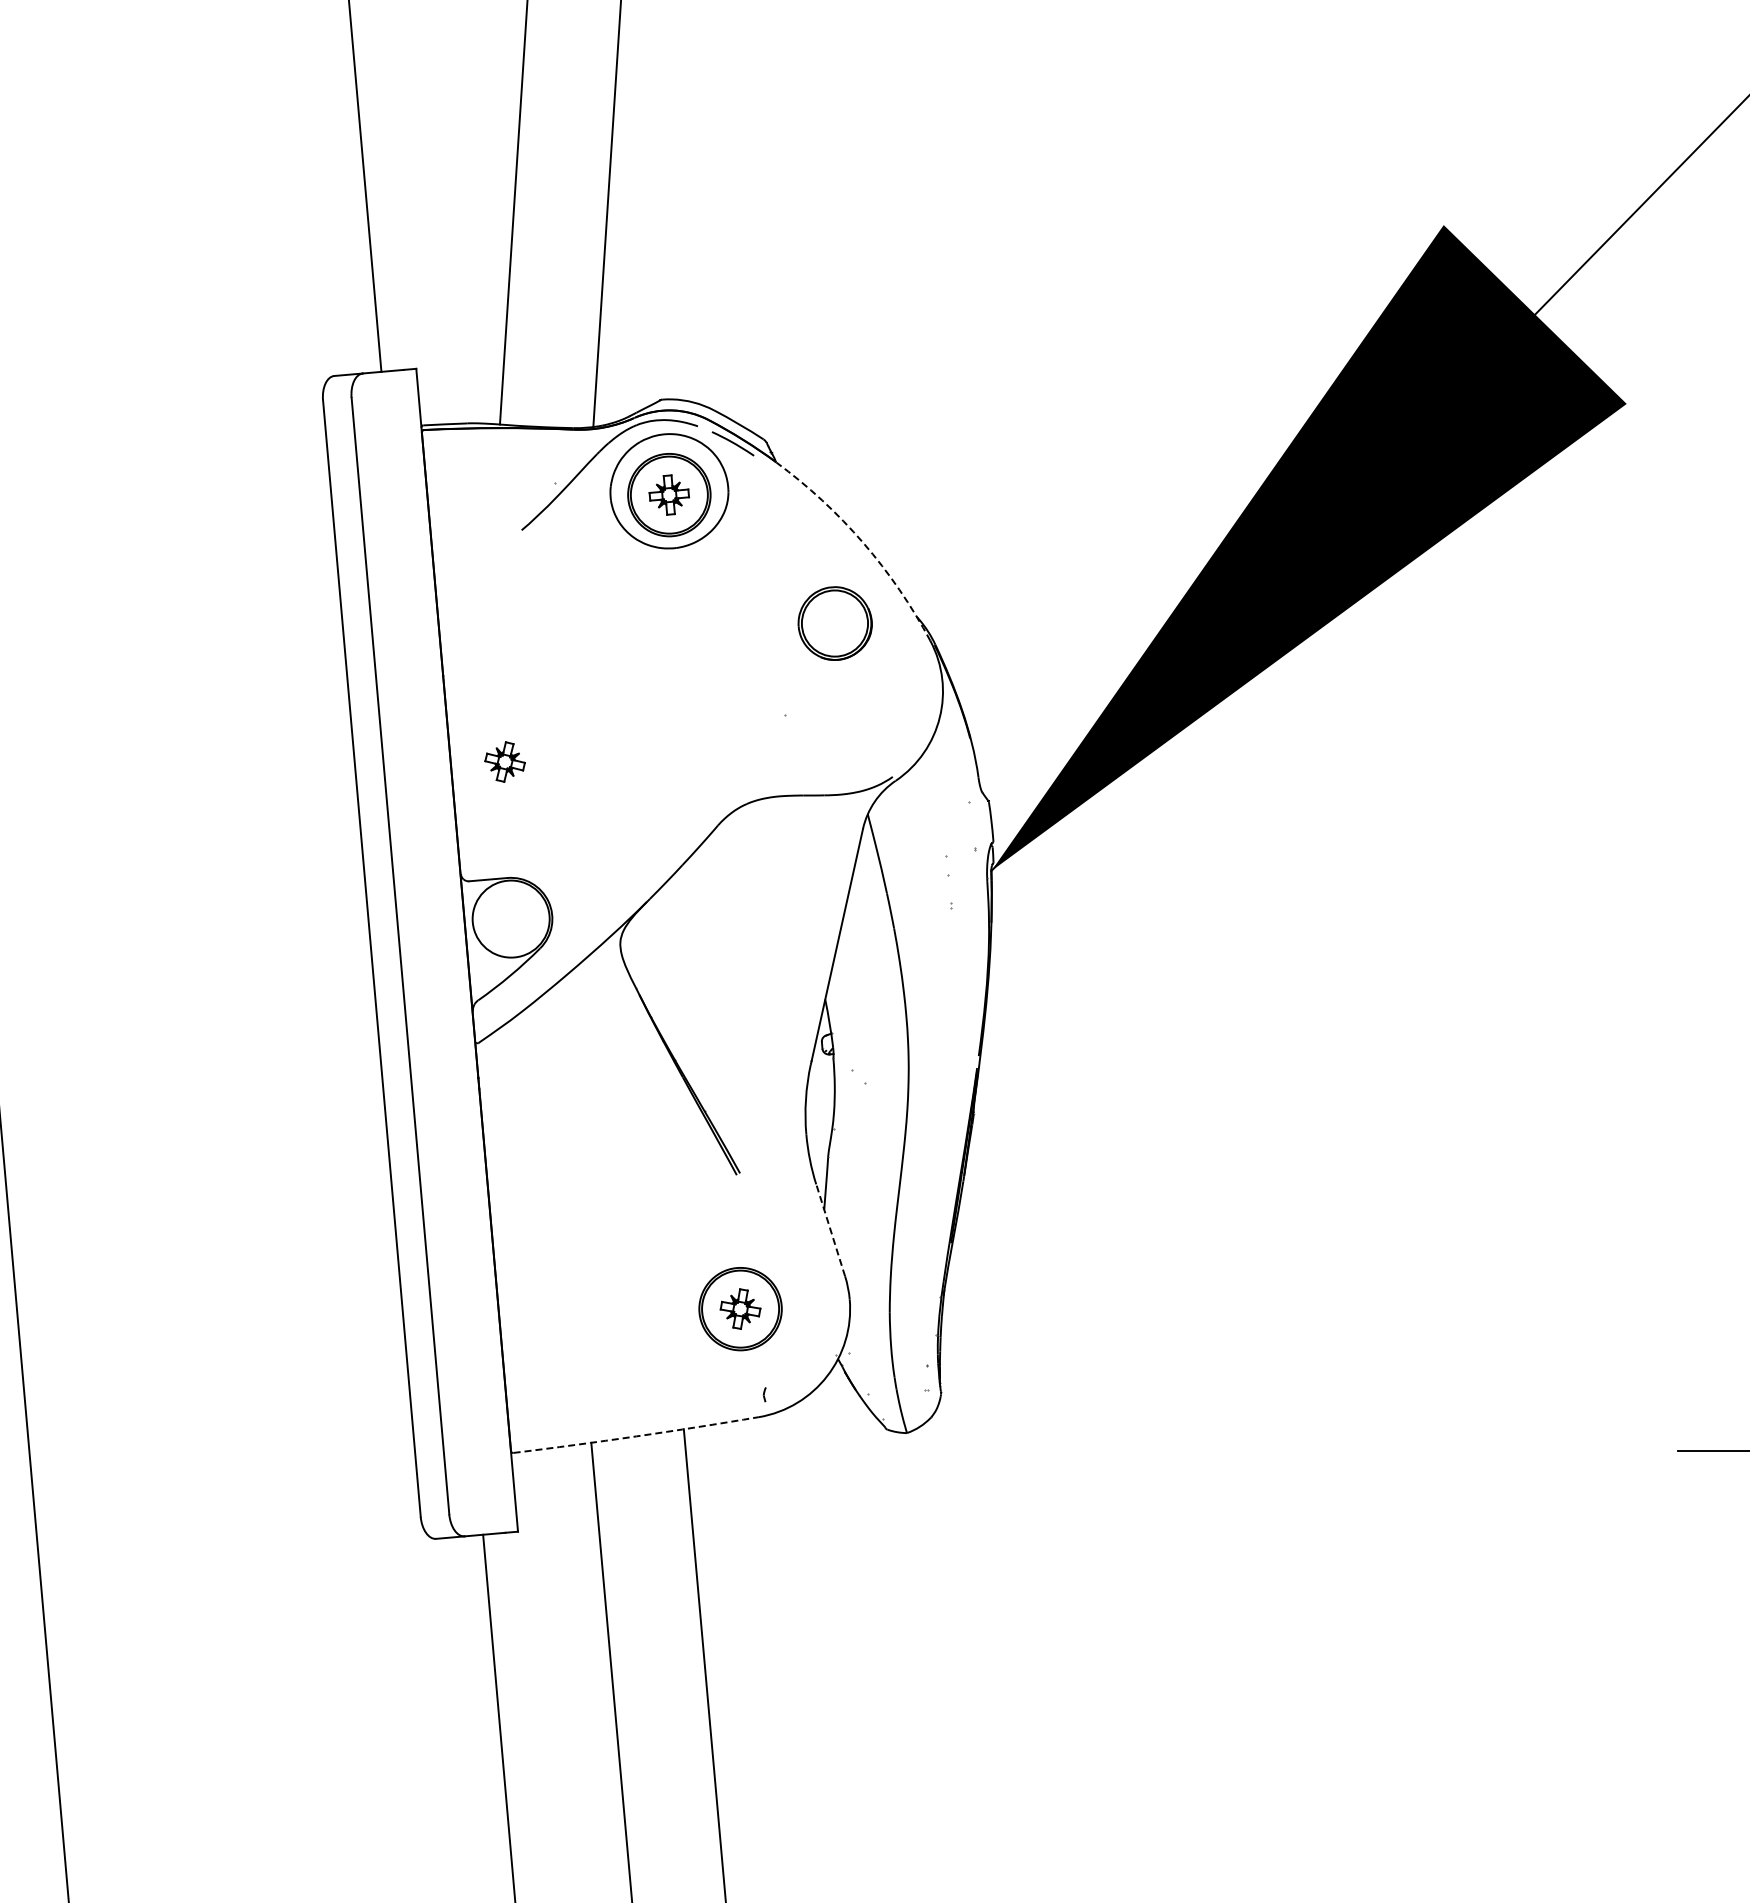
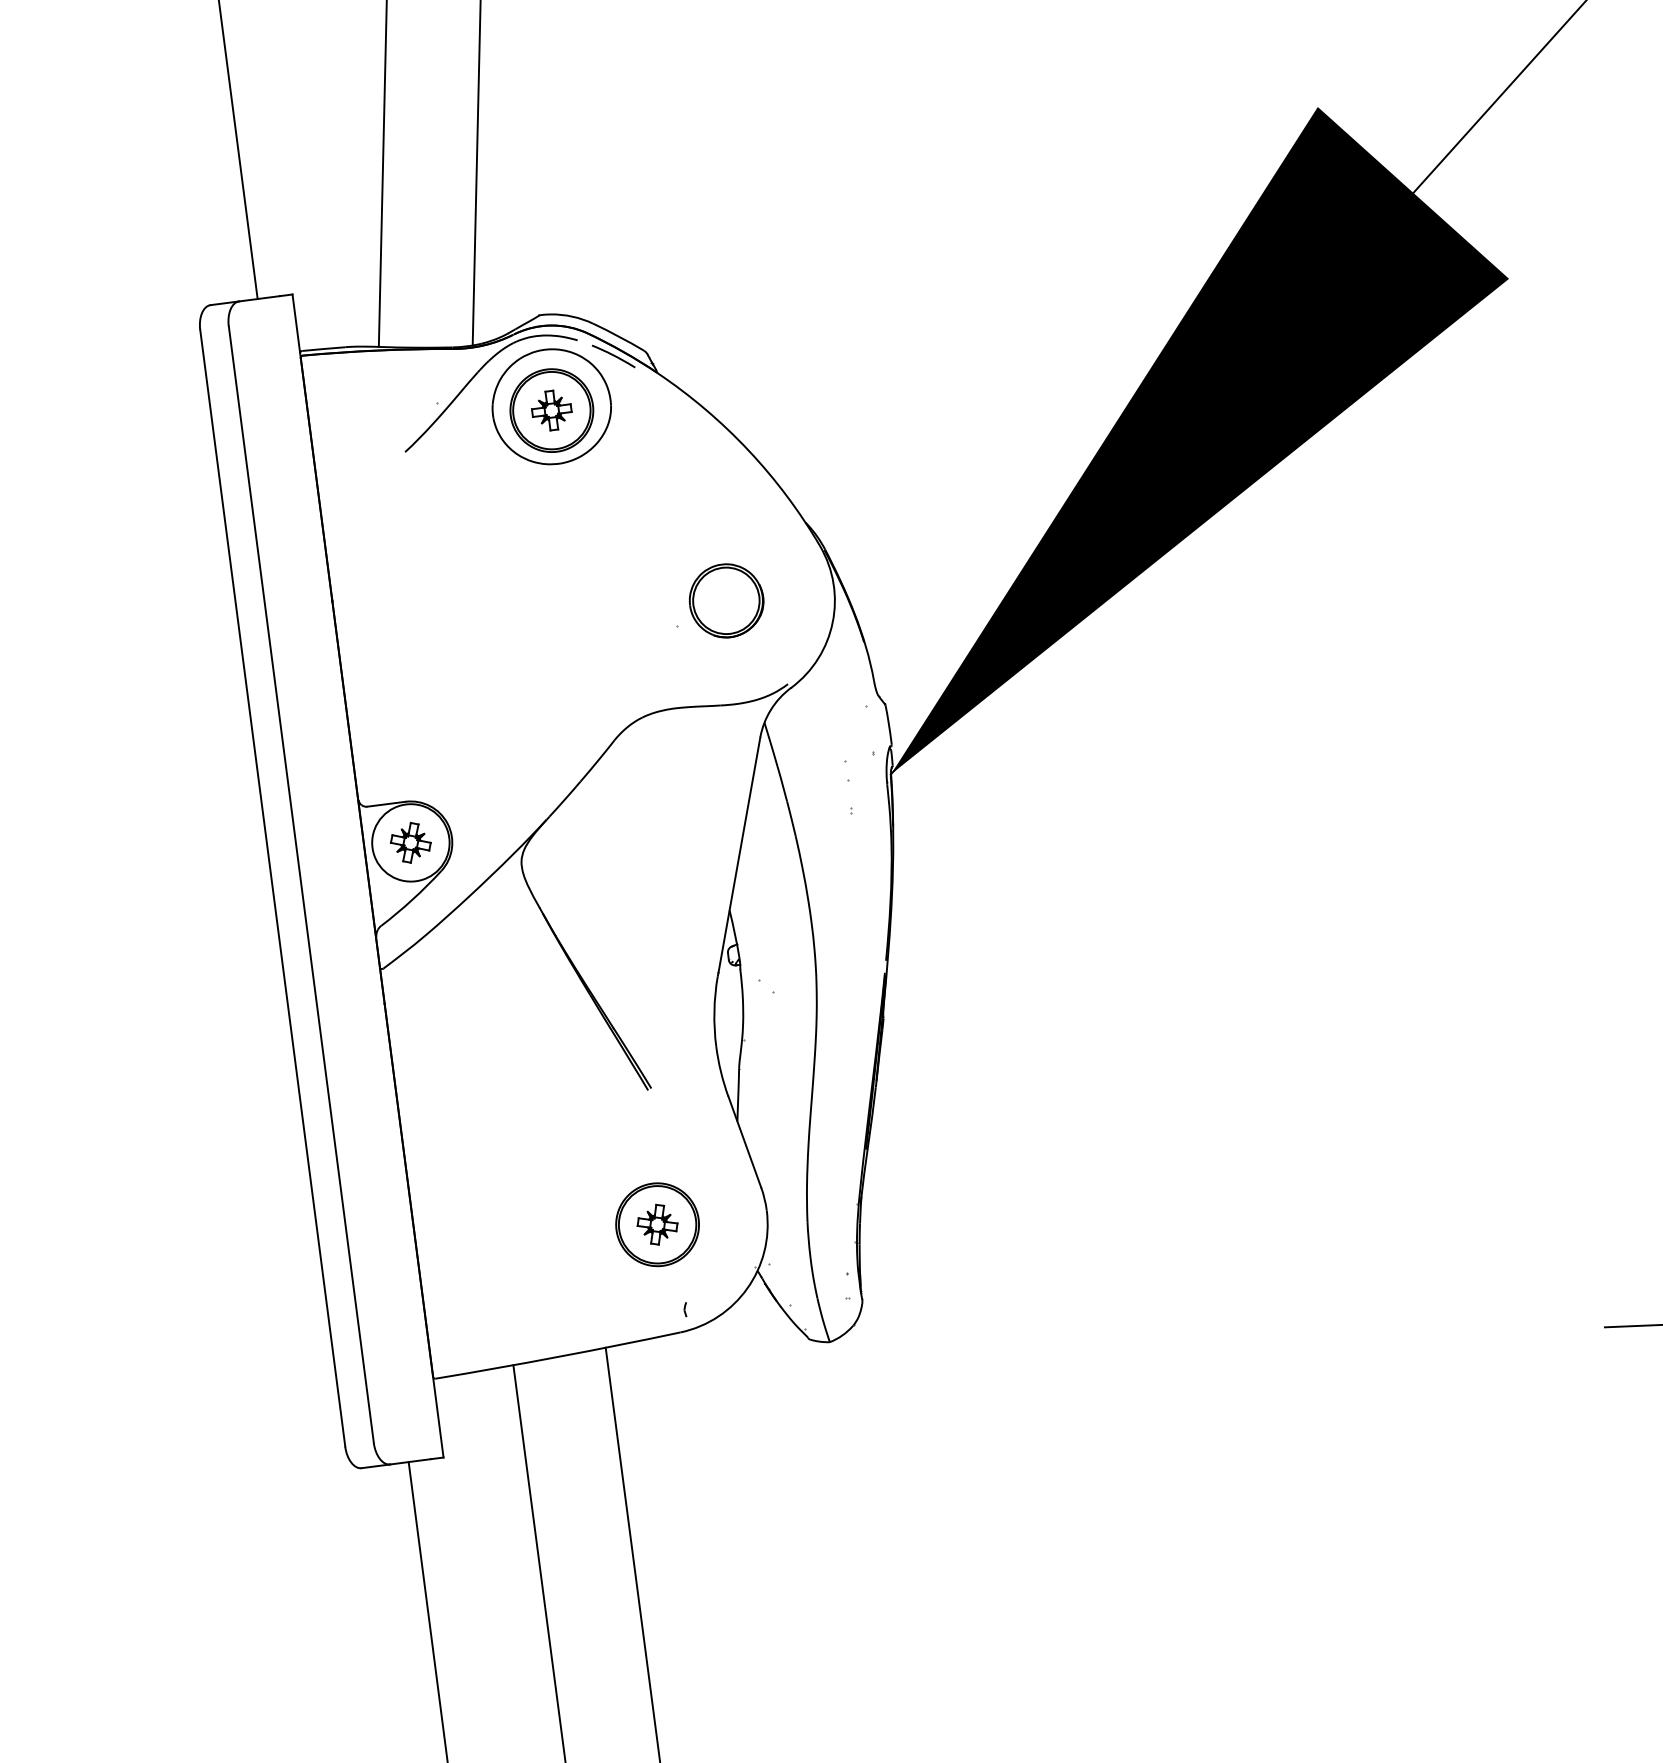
arc: (863, 543) -> (748, 451), dashed -> solid
part: (834, 623) -> (725, 600), moved
part: (504, 761) -> (410, 842), moved
line: (830, 1229) -> (744, 1141), dashed -> solid
arc: (636, 1436) -> (558, 1356), dashed -> solid

